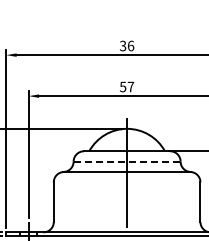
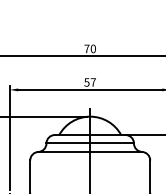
text: (127, 45) -> (90, 48), 36 -> 70
line: (127, 161) -> (90, 143), dashed -> solid

